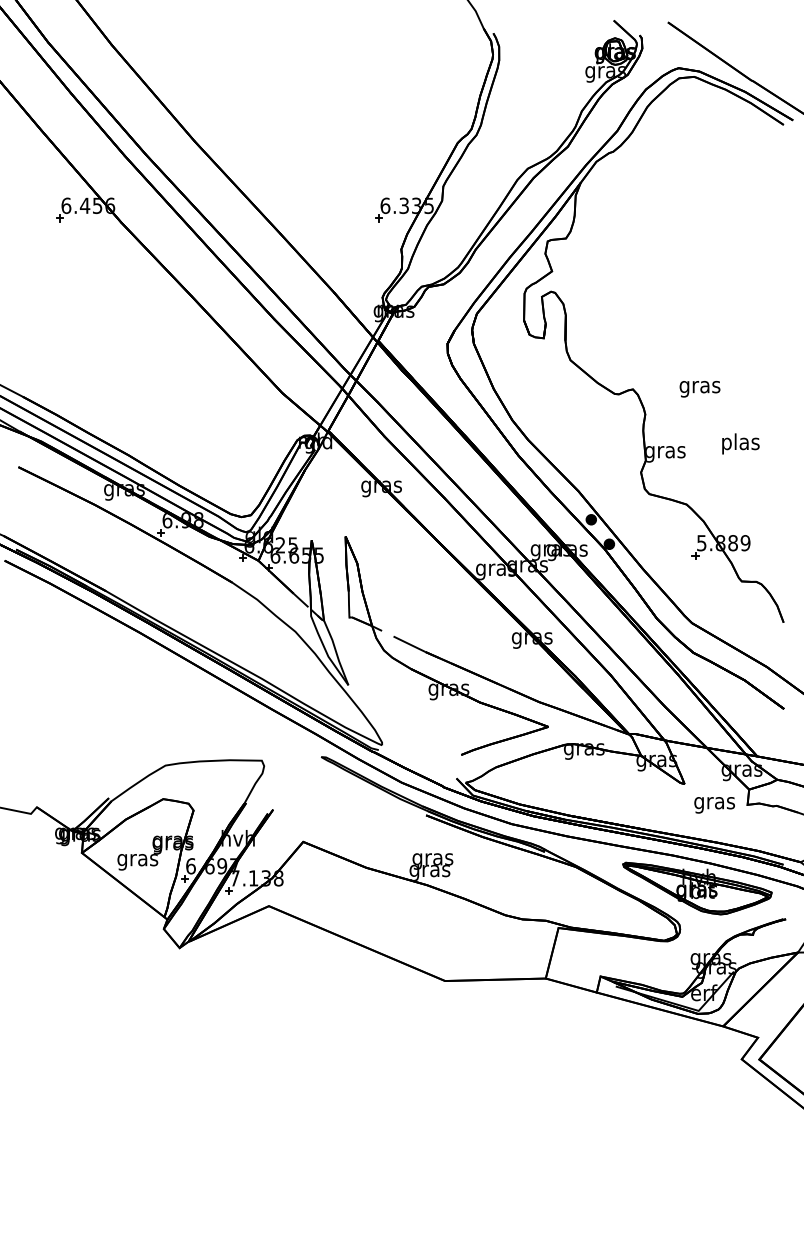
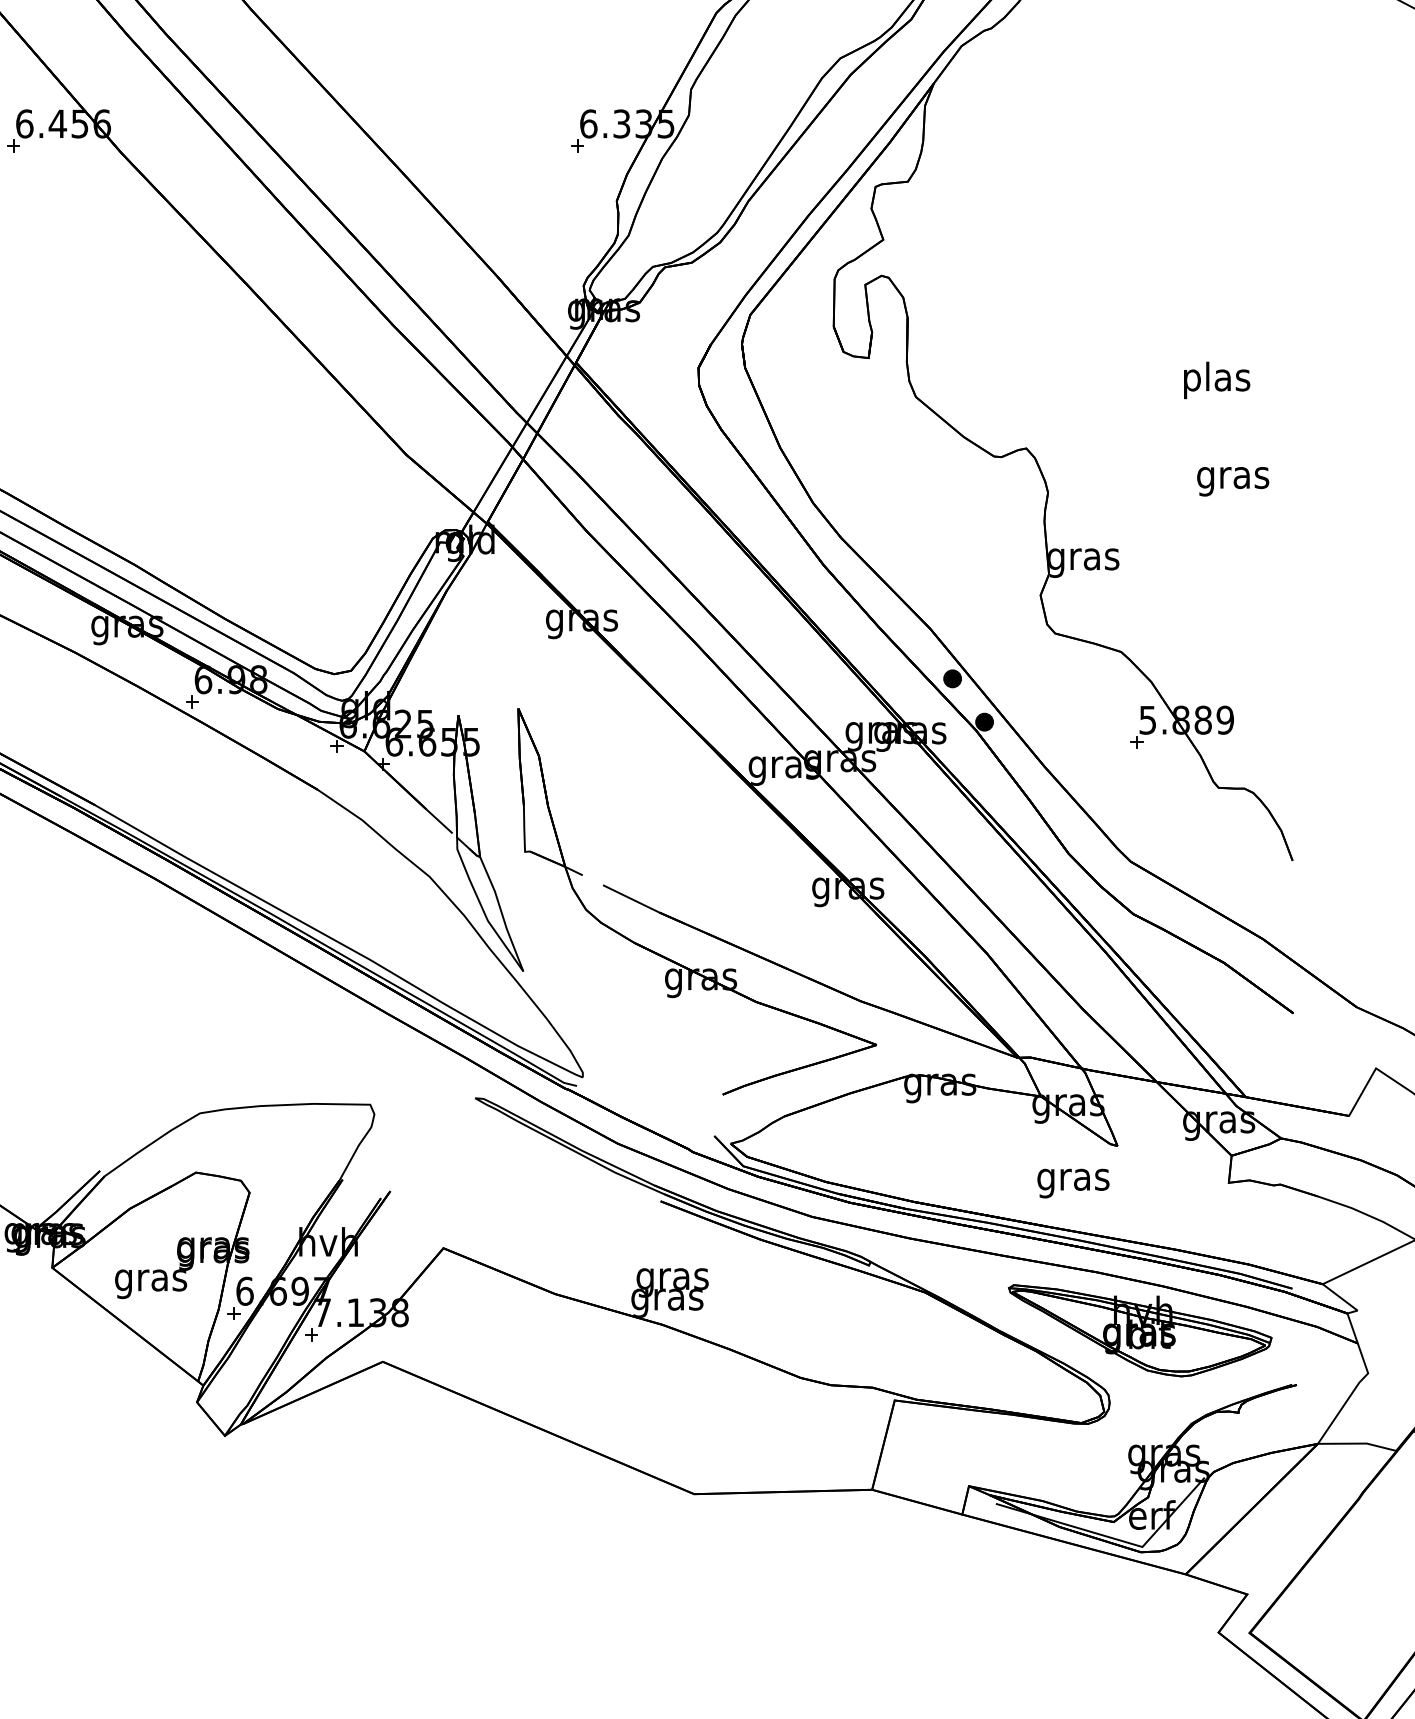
text: (699, 389) -> (1232, 482), moved
text: (740, 443) -> (1216, 379), moved
text: (714, 805) -> (1073, 1183), moved

